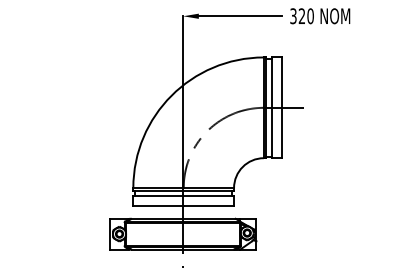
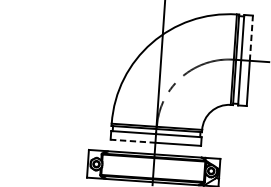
line: (281, 82) -> (251, 38), solid -> dashed
line: (158, 205) -> (133, 140), solid -> dashed

